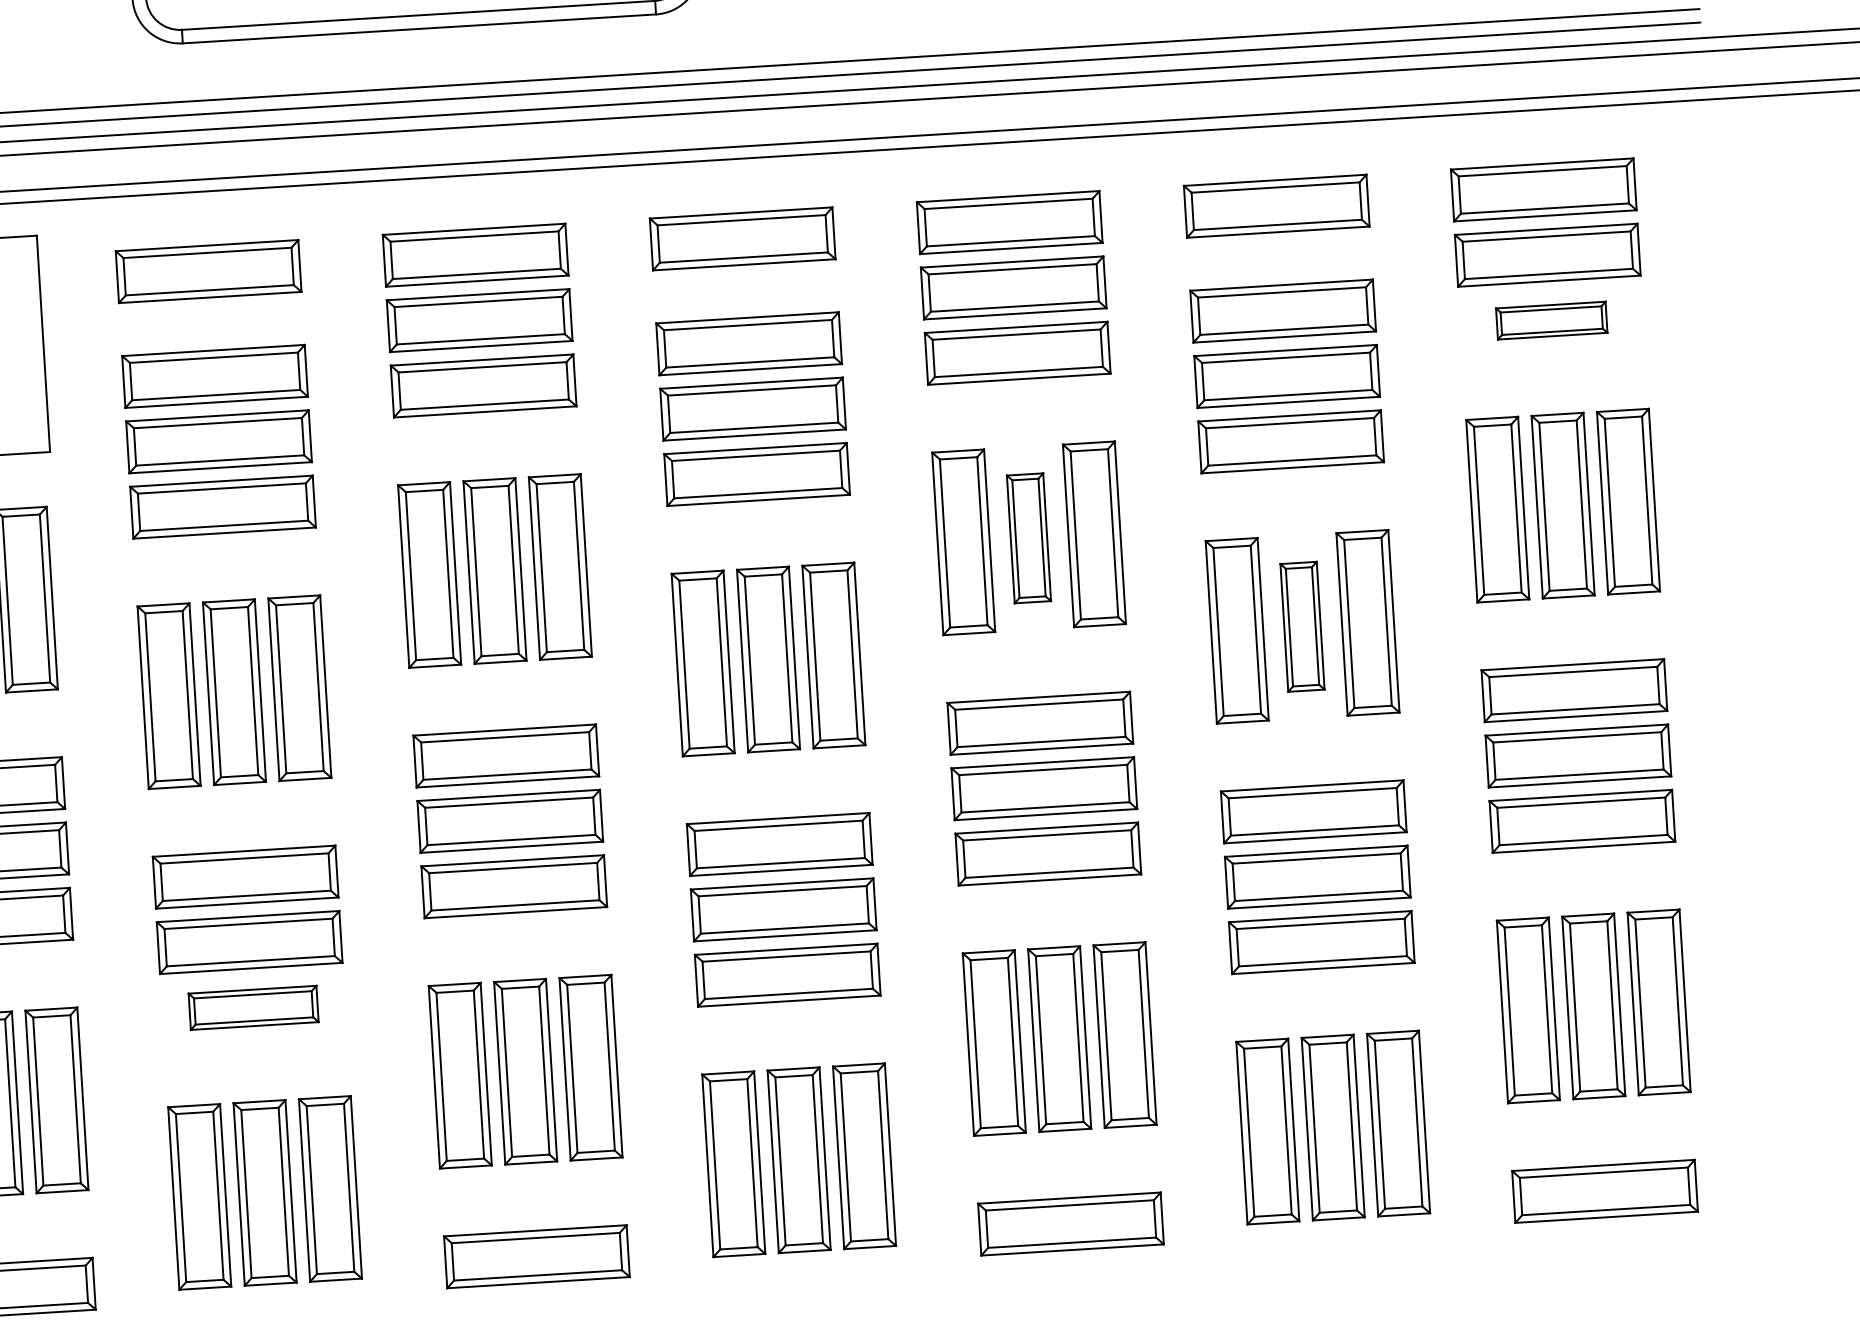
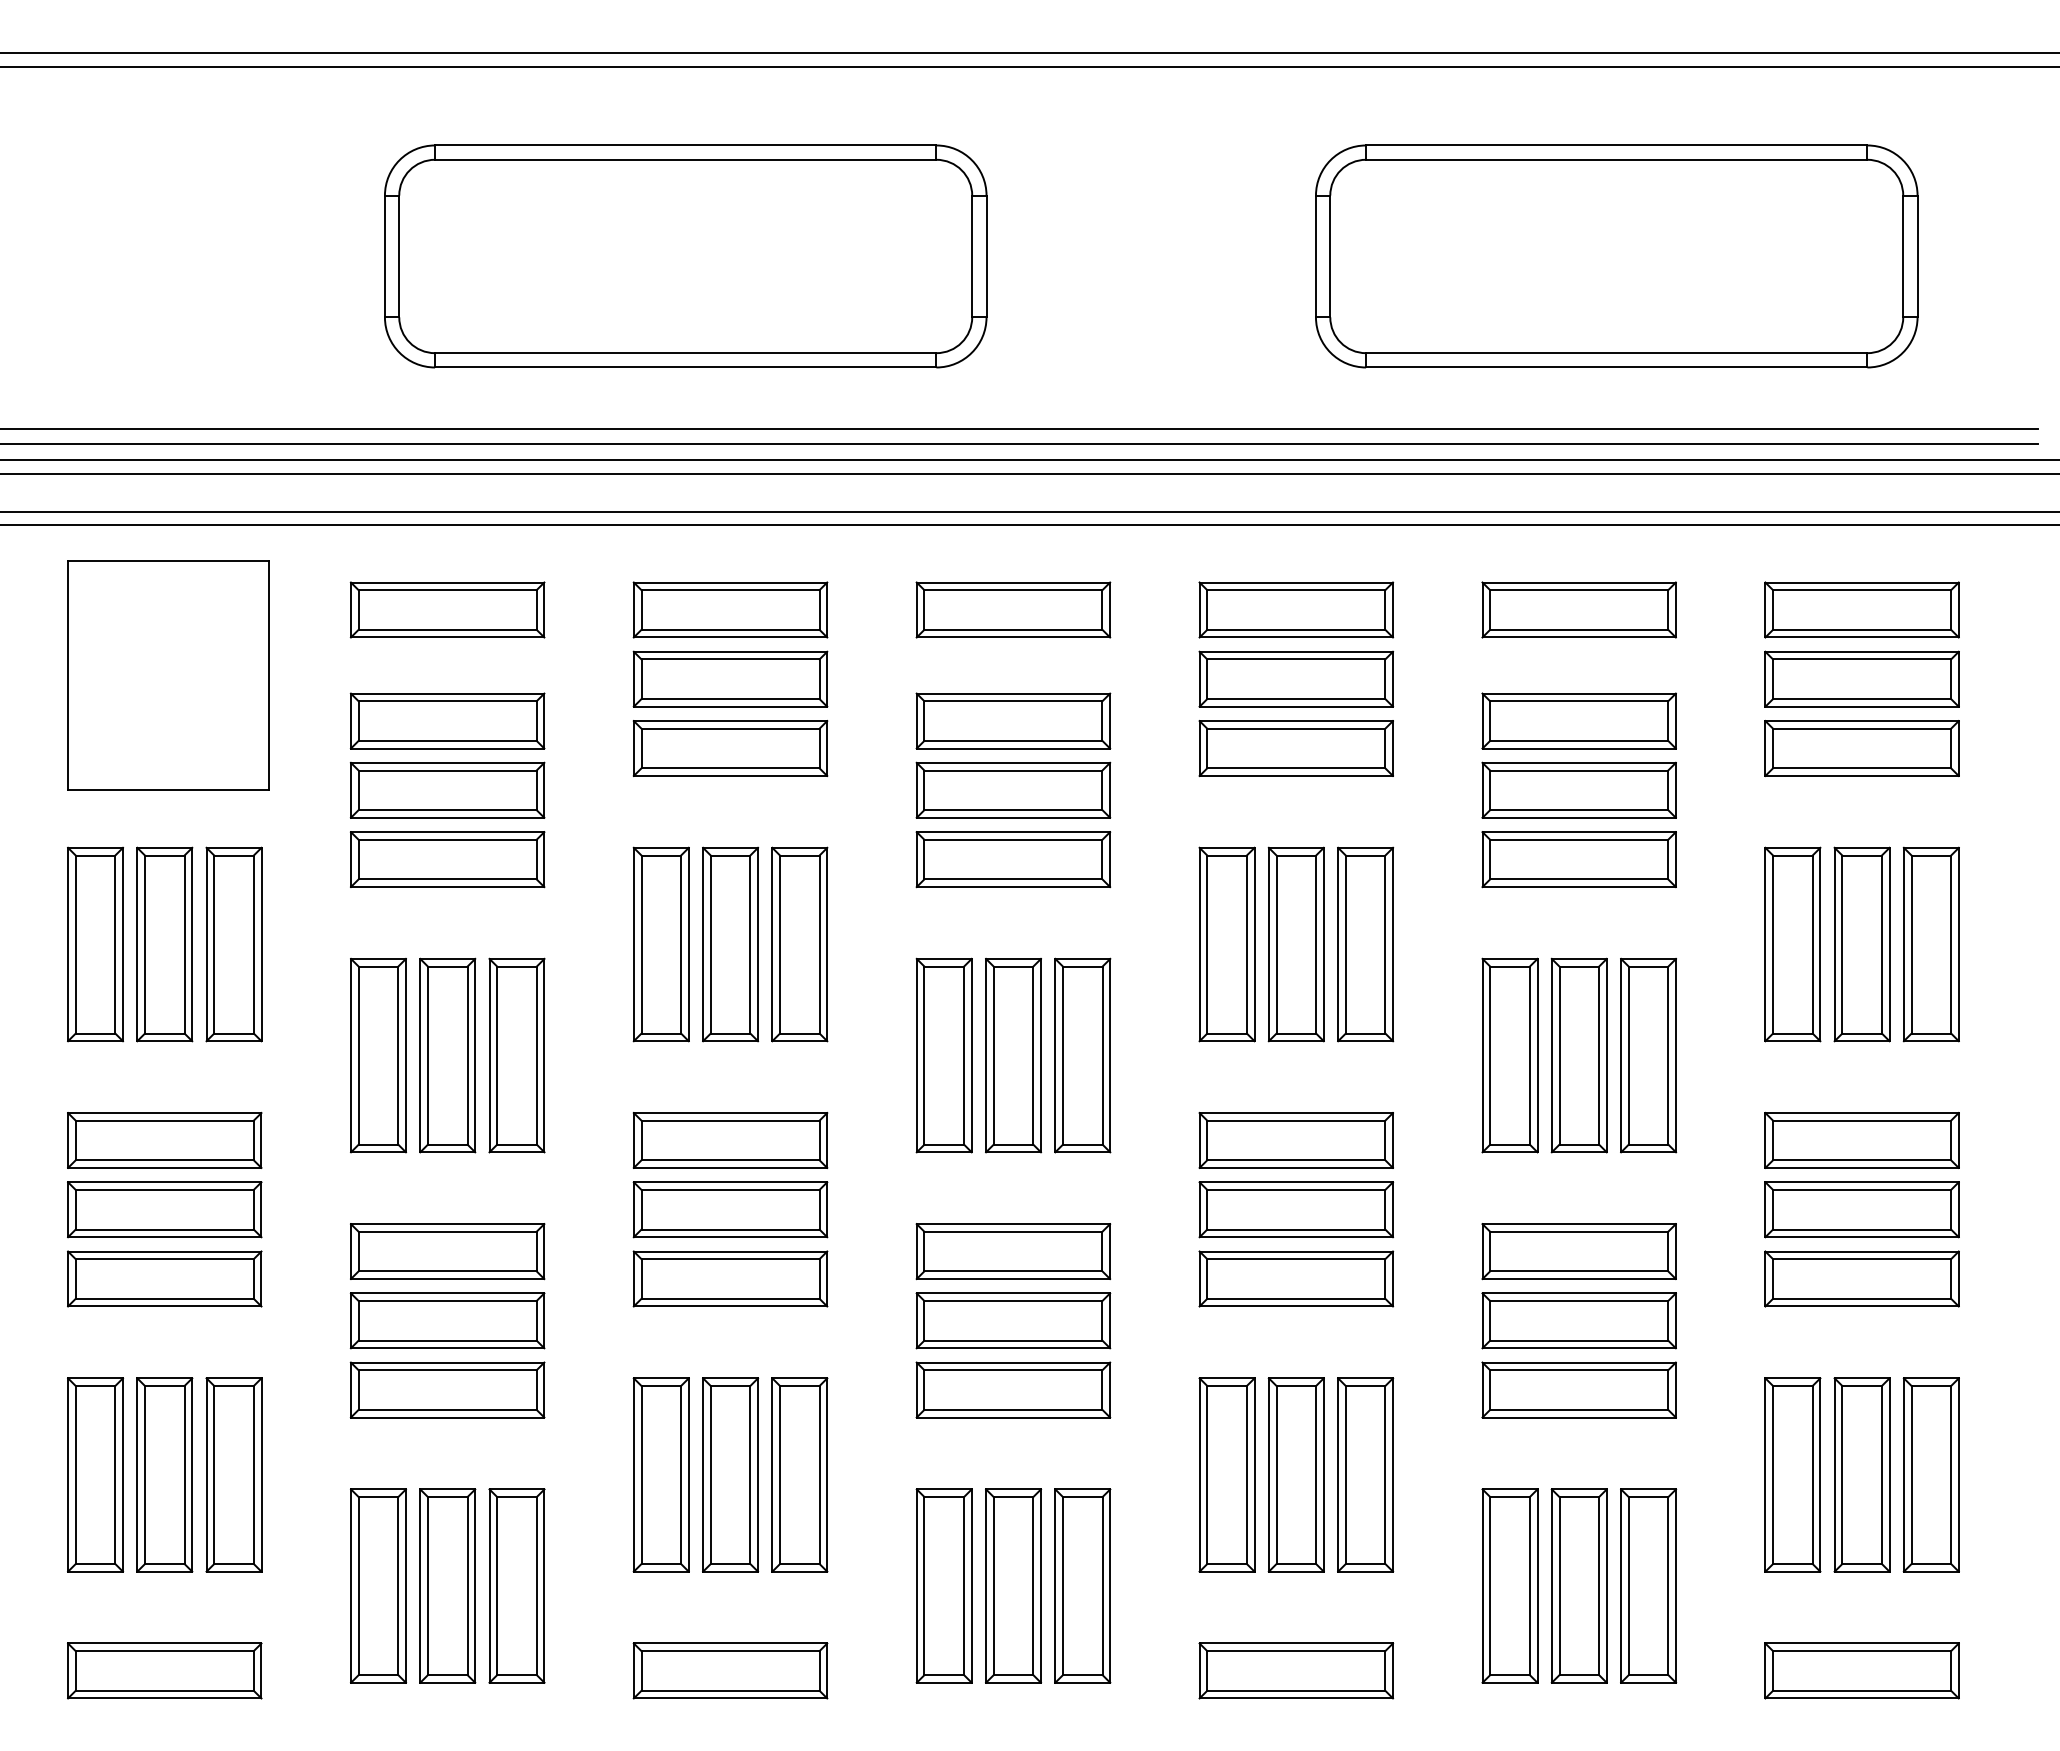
part: (1551, 320) -> (1861, 748), size x1.67
part: (1028, 538) -> (1295, 944), size x1.43
part: (1301, 626) -> (1578, 1055), size x1.43
part: (253, 1007) -> (447, 1389), size x1.43

